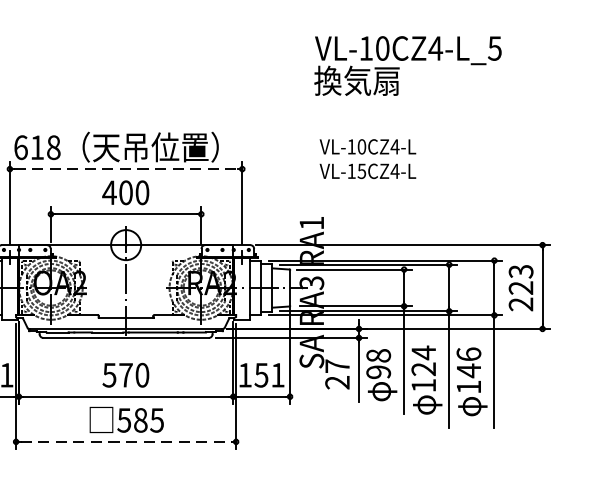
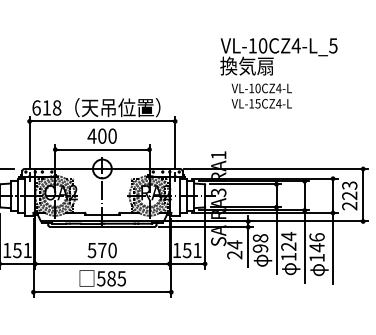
text: (367, 158) -> (261, 95), moved
line: (126, 169) -> (102, 121), dashed -> solid
text: (337, 365) -> (234, 244), 27 -> 24
line: (126, 442) -> (102, 292), dashed -> solid

